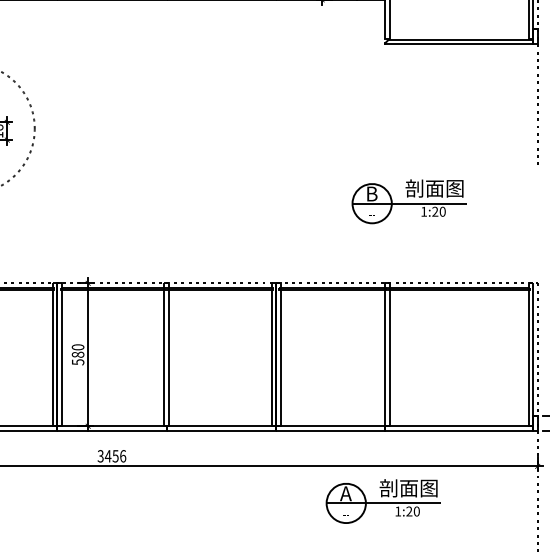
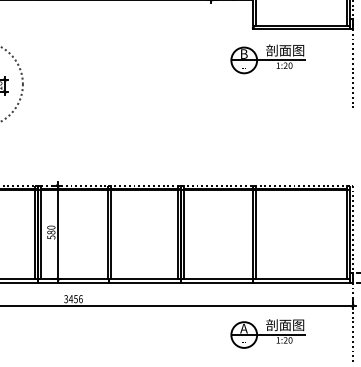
part: (407, 202) -> (267, 59), moved
part: (381, 501) -> (267, 333), moved

